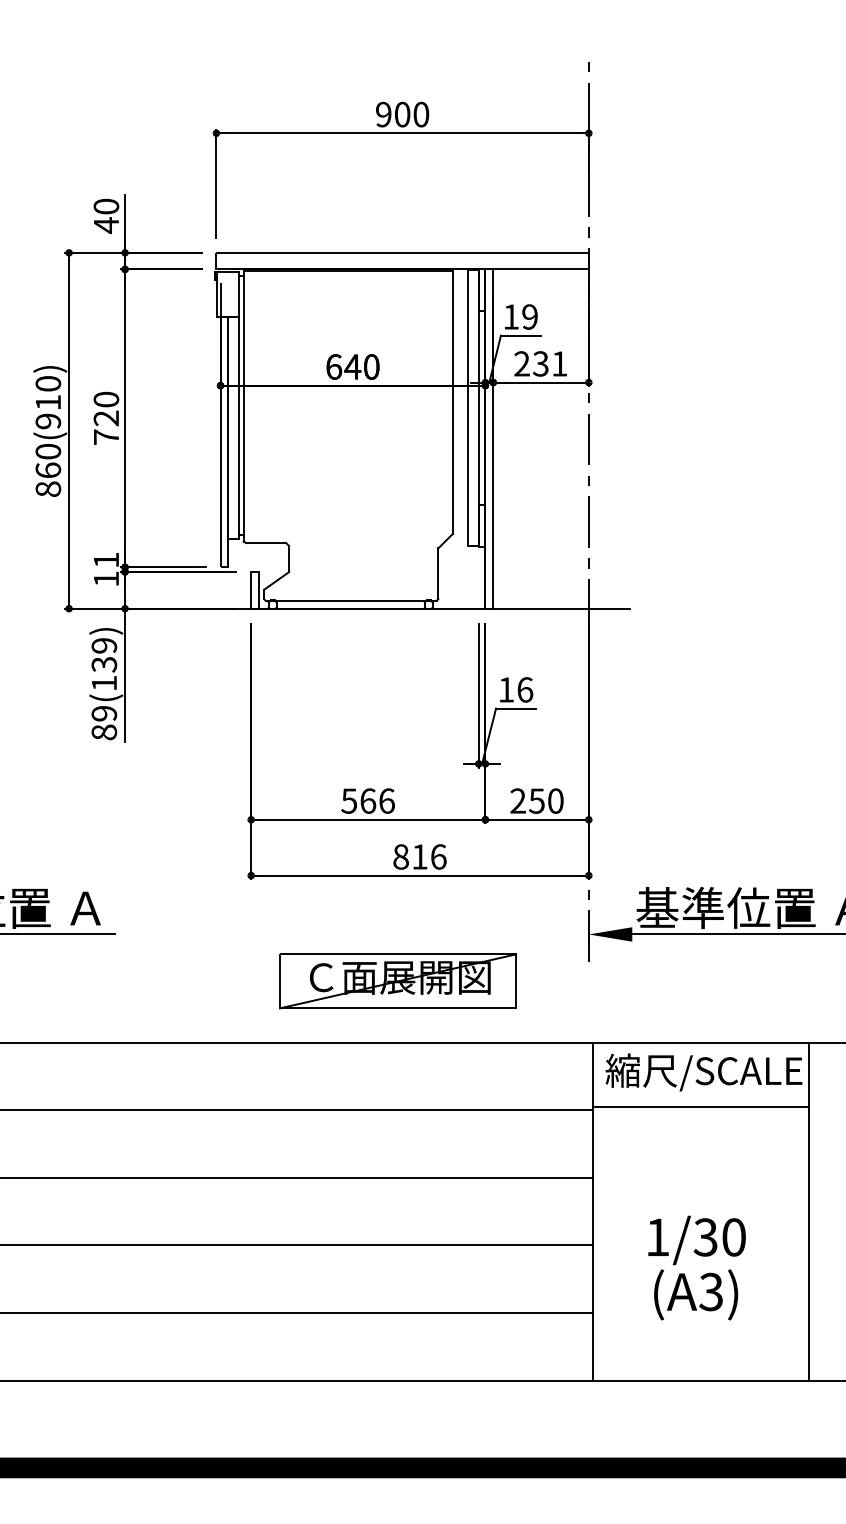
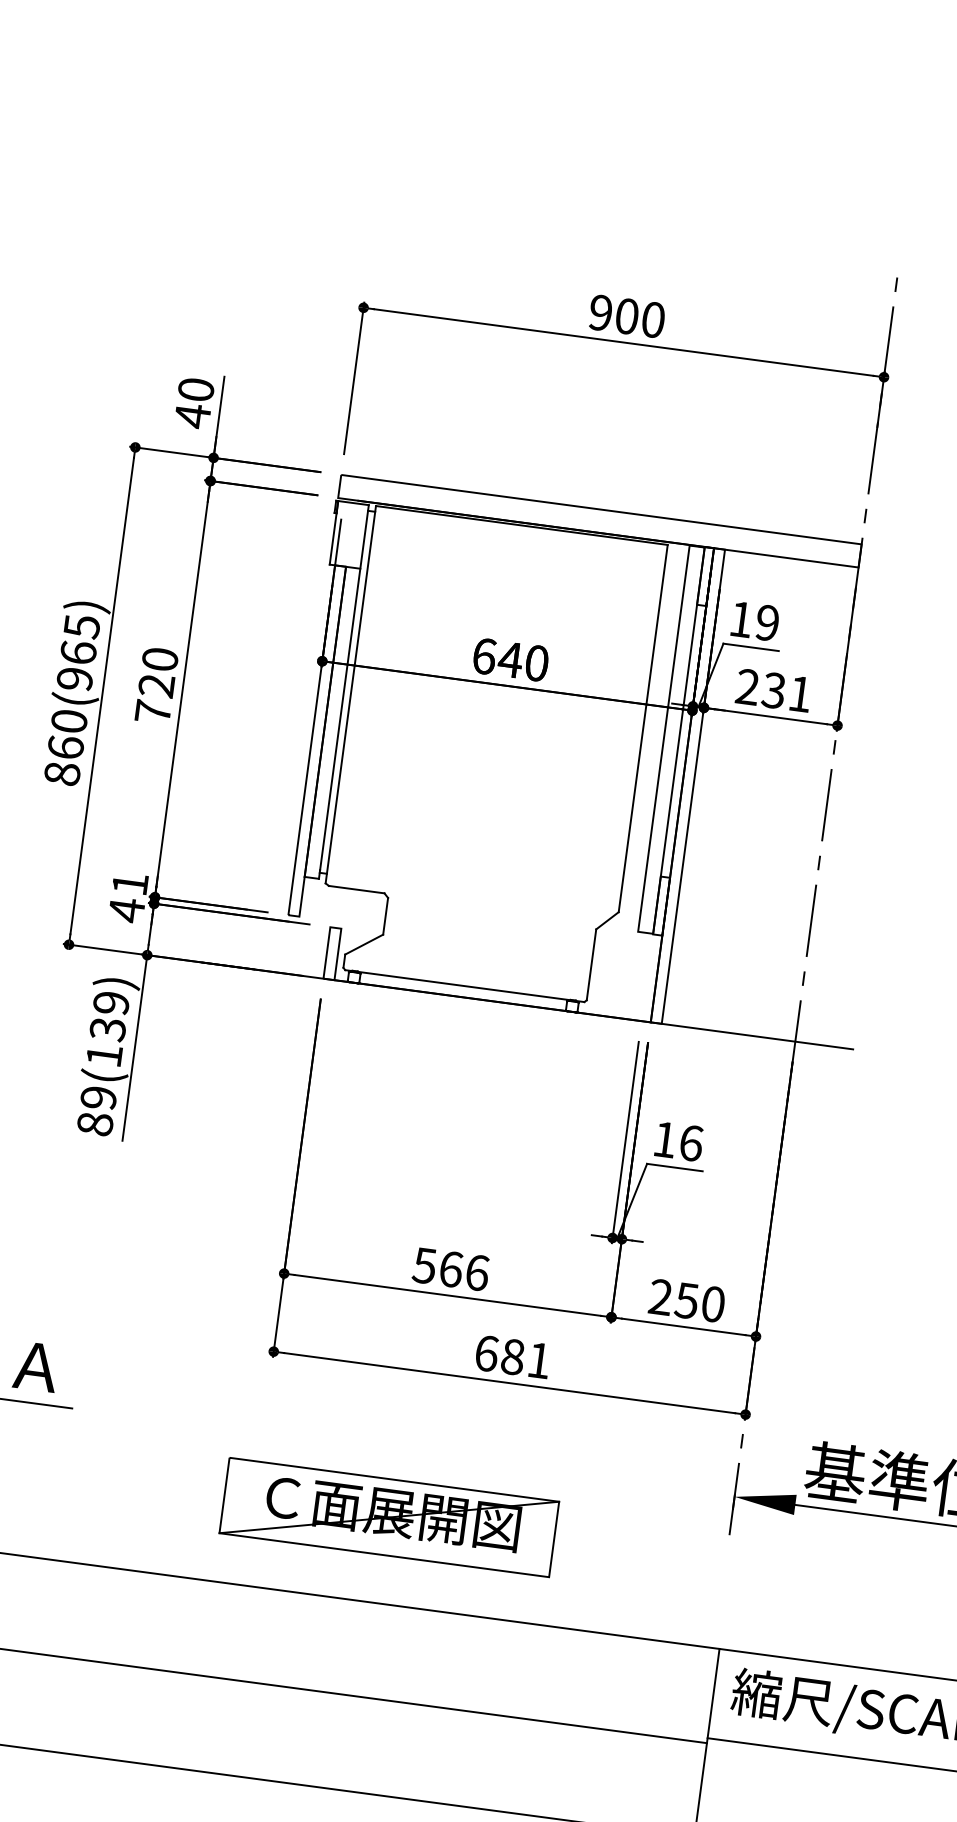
text: (48, 392) -> (80, 638), 860(910) -> 860(965)
text: (106, 578) -> (126, 909), 11 -> 41
text: (419, 856) -> (512, 1356), 816 -> 681
part: (397, 981) -> (388, 1517), moved

